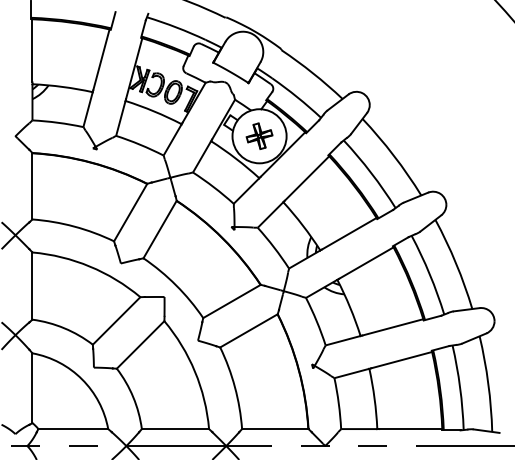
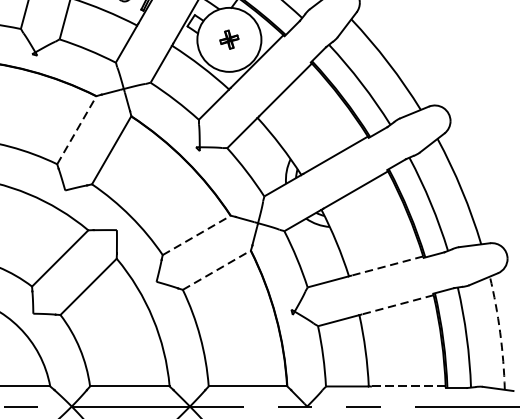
part: (259, 135) -> (229, 38), size x0.6
line: (130, 212) -> (76, 130), solid -> dashed
line: (232, 301) -> (197, 235), solid -> dashed
line: (392, 327) -> (386, 266), solid -> dashed
line: (249, 330) -> (217, 269), solid -> dashed
line: (401, 360) -> (397, 305), solid -> dashed
arc: (488, 383) -> (500, 332), solid -> dashed
line: (410, 429) -> (408, 386), solid -> dashed

